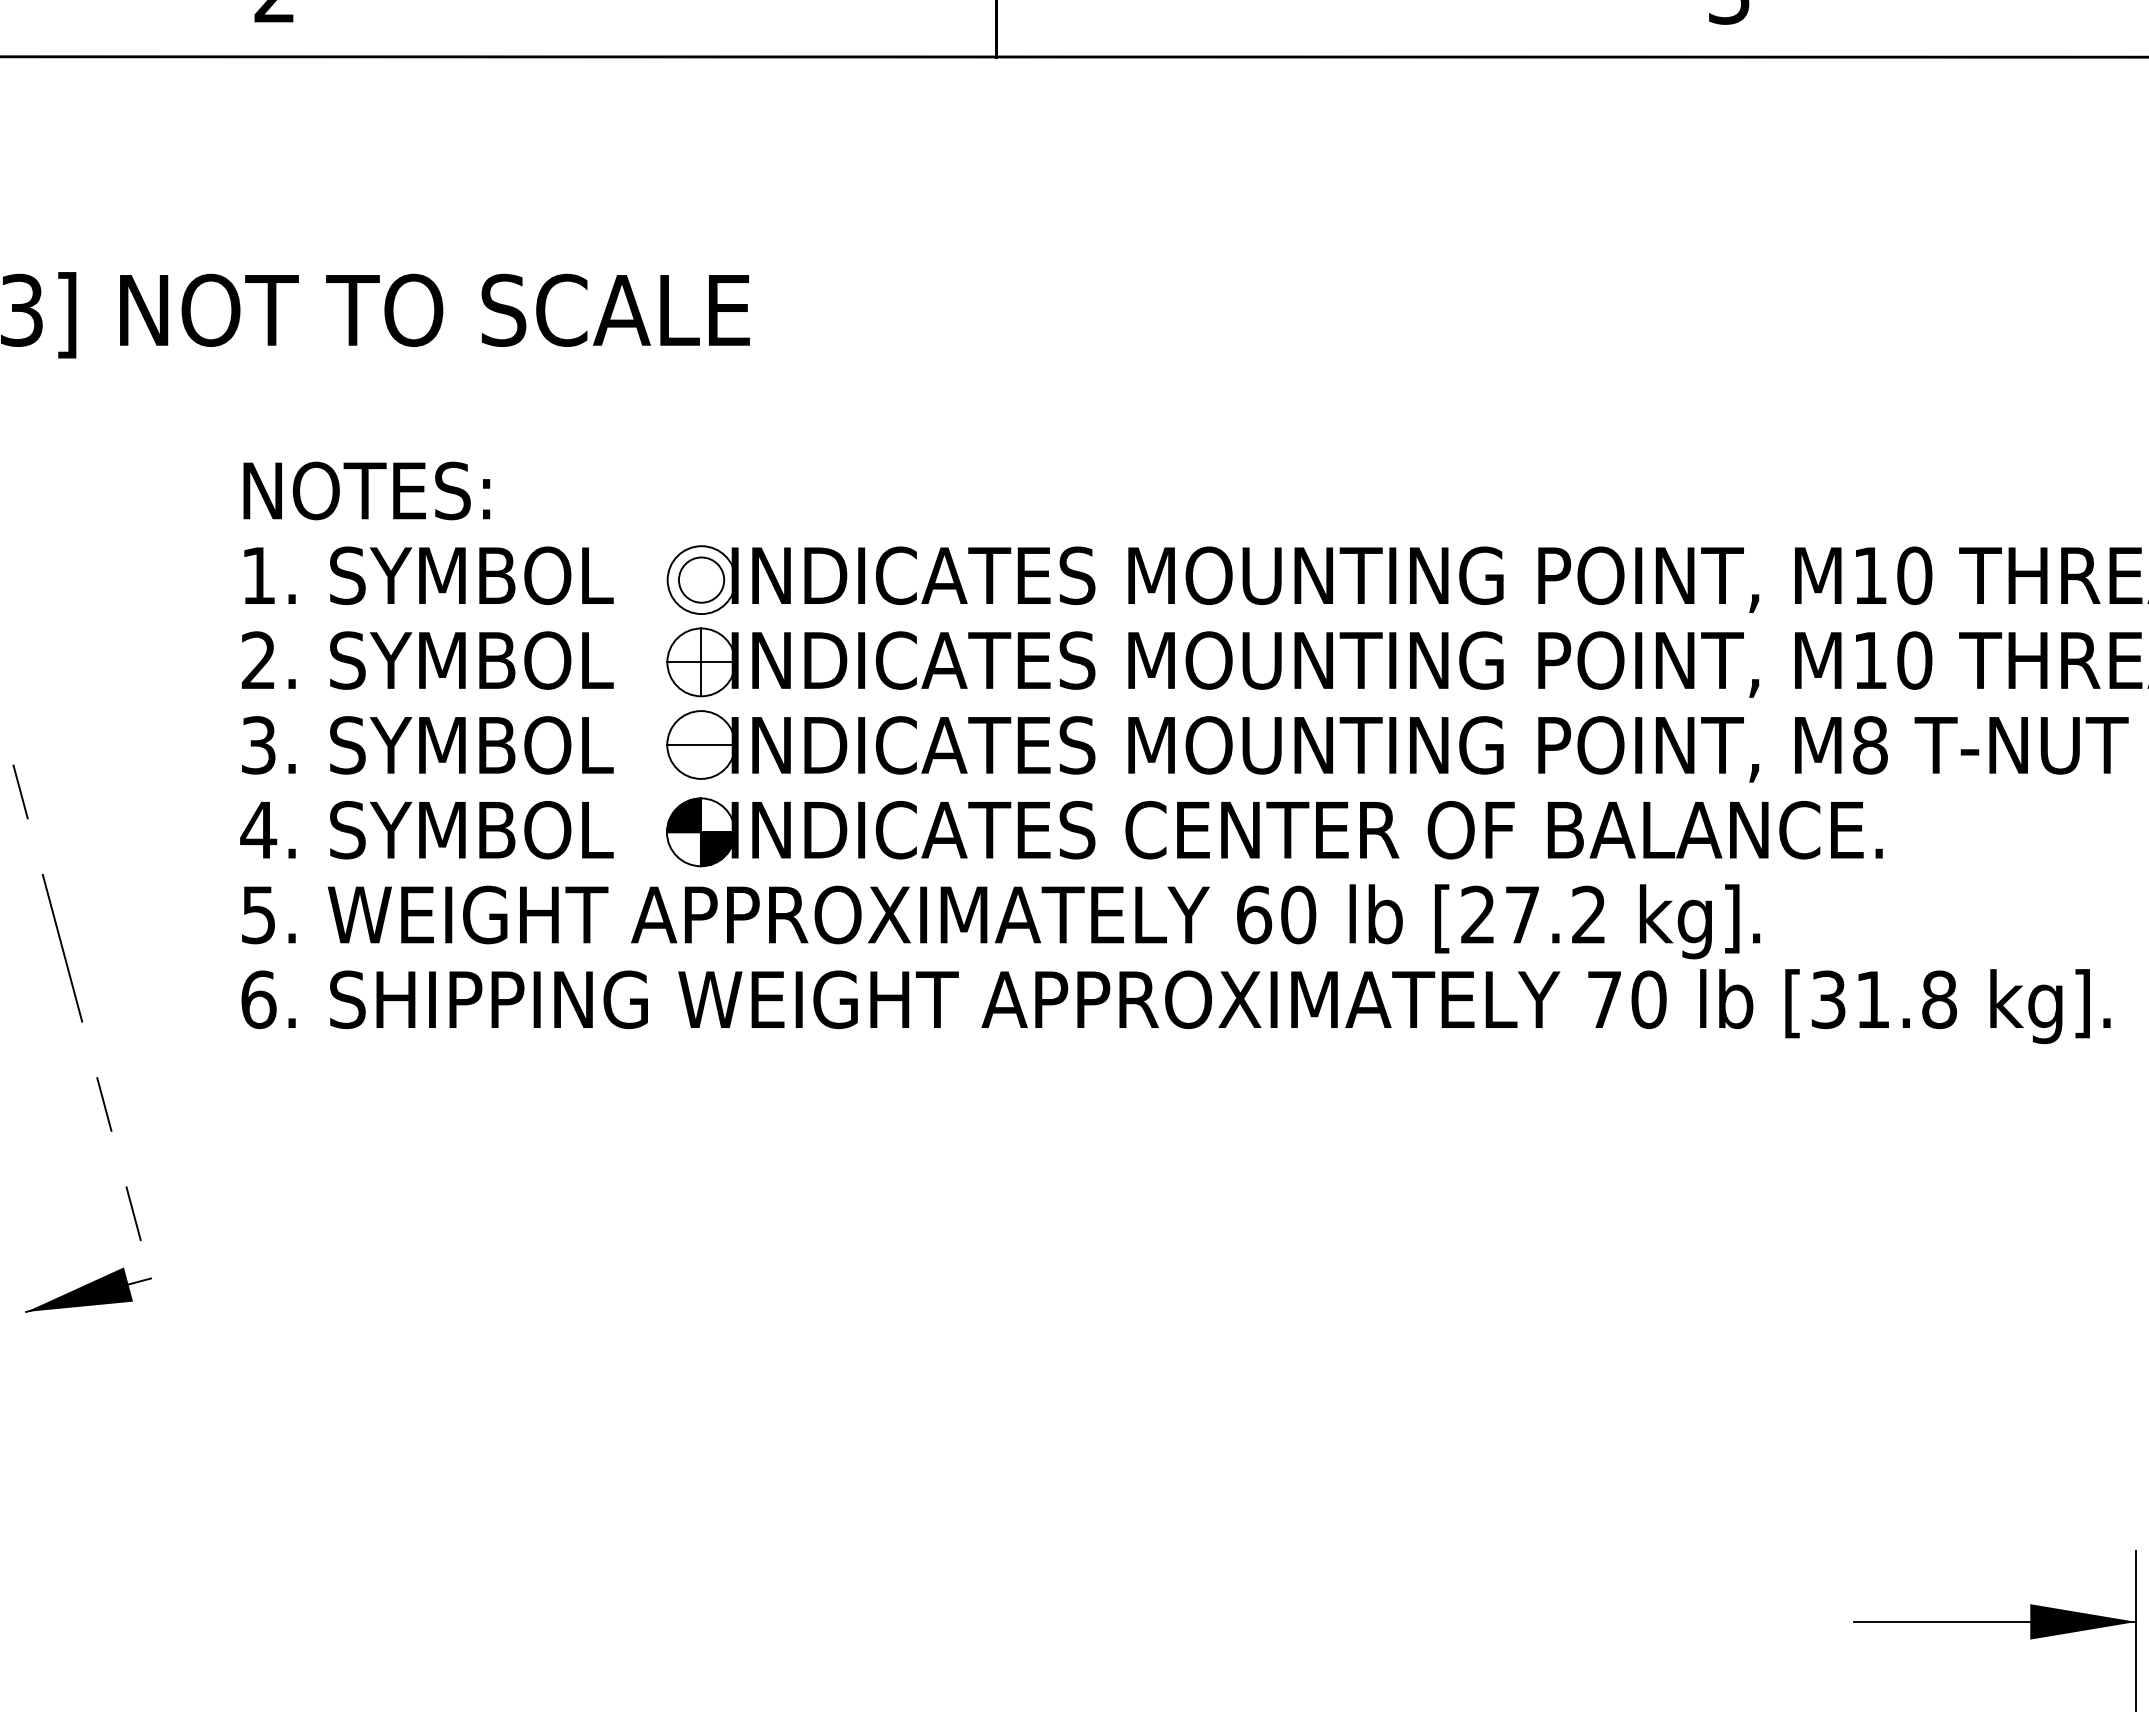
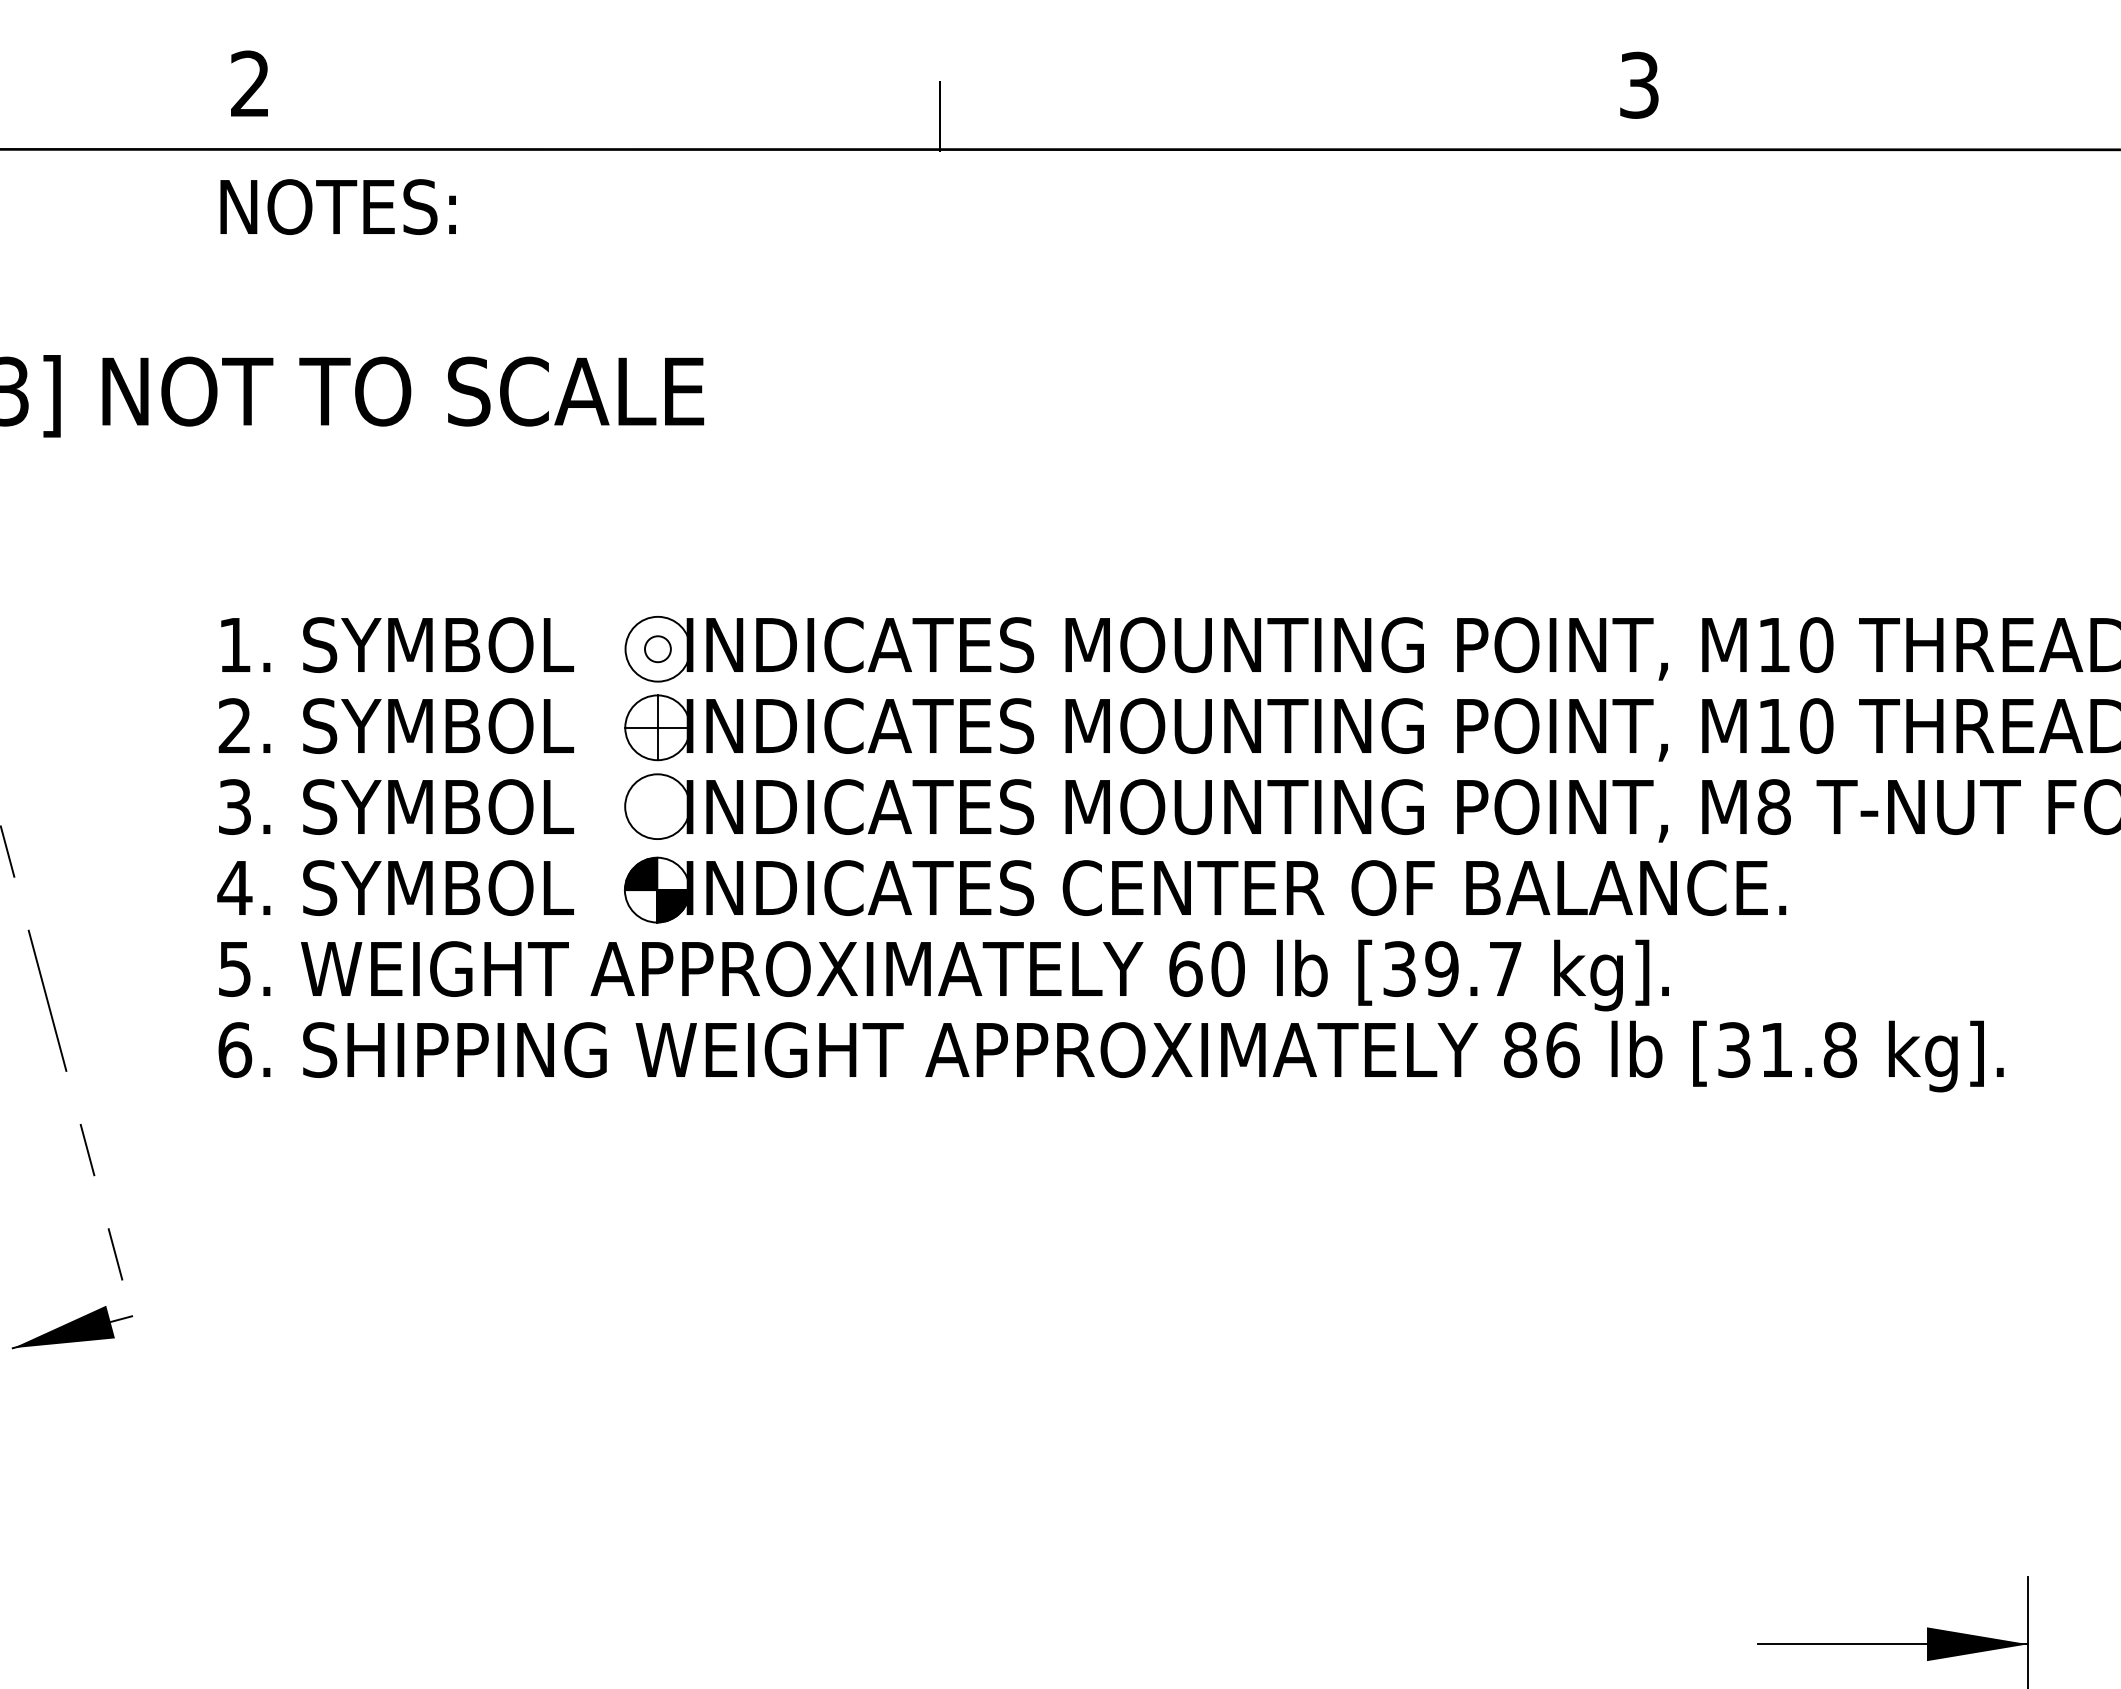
text: (366, 490) -> (337, 206), moved
circle: (701, 579) -> (657, 648), size x0.6
line: (701, 744) -> (657, 806), removed
text: (1533, 915) -> (1452, 969), [27.2 -> [39.7
text: (1626, 1000) -> (1541, 1050), 70 -> 86

